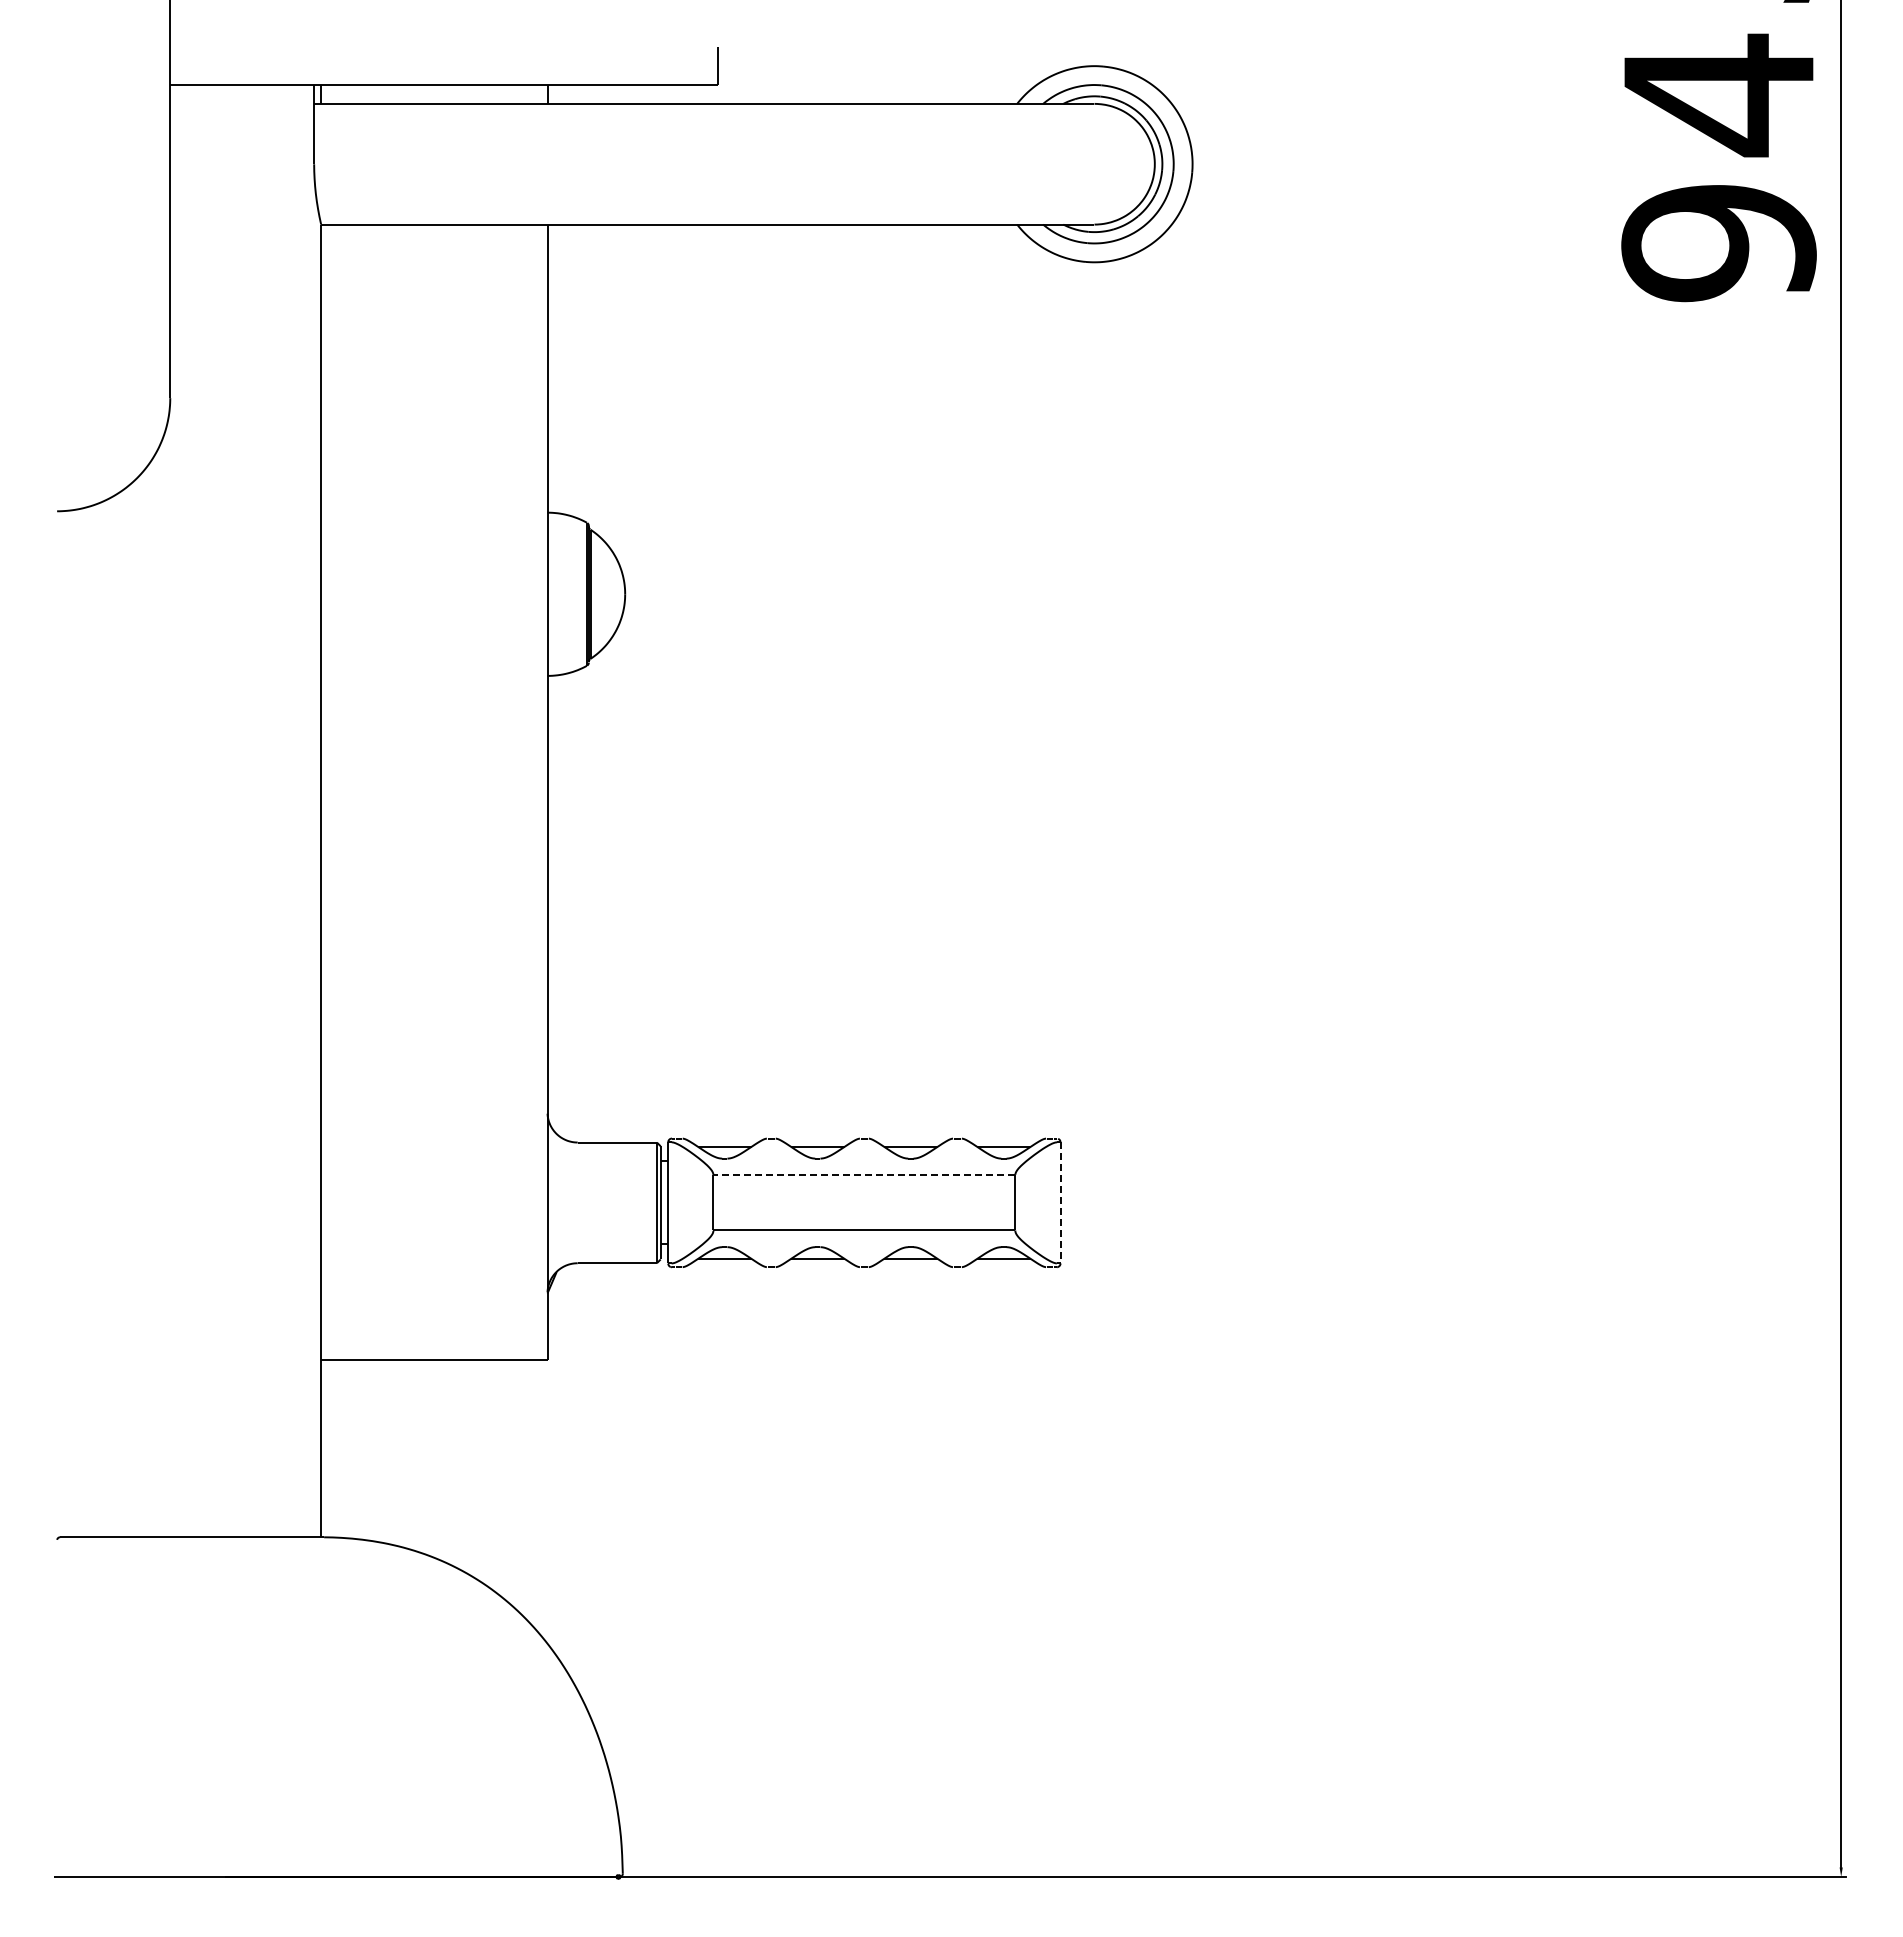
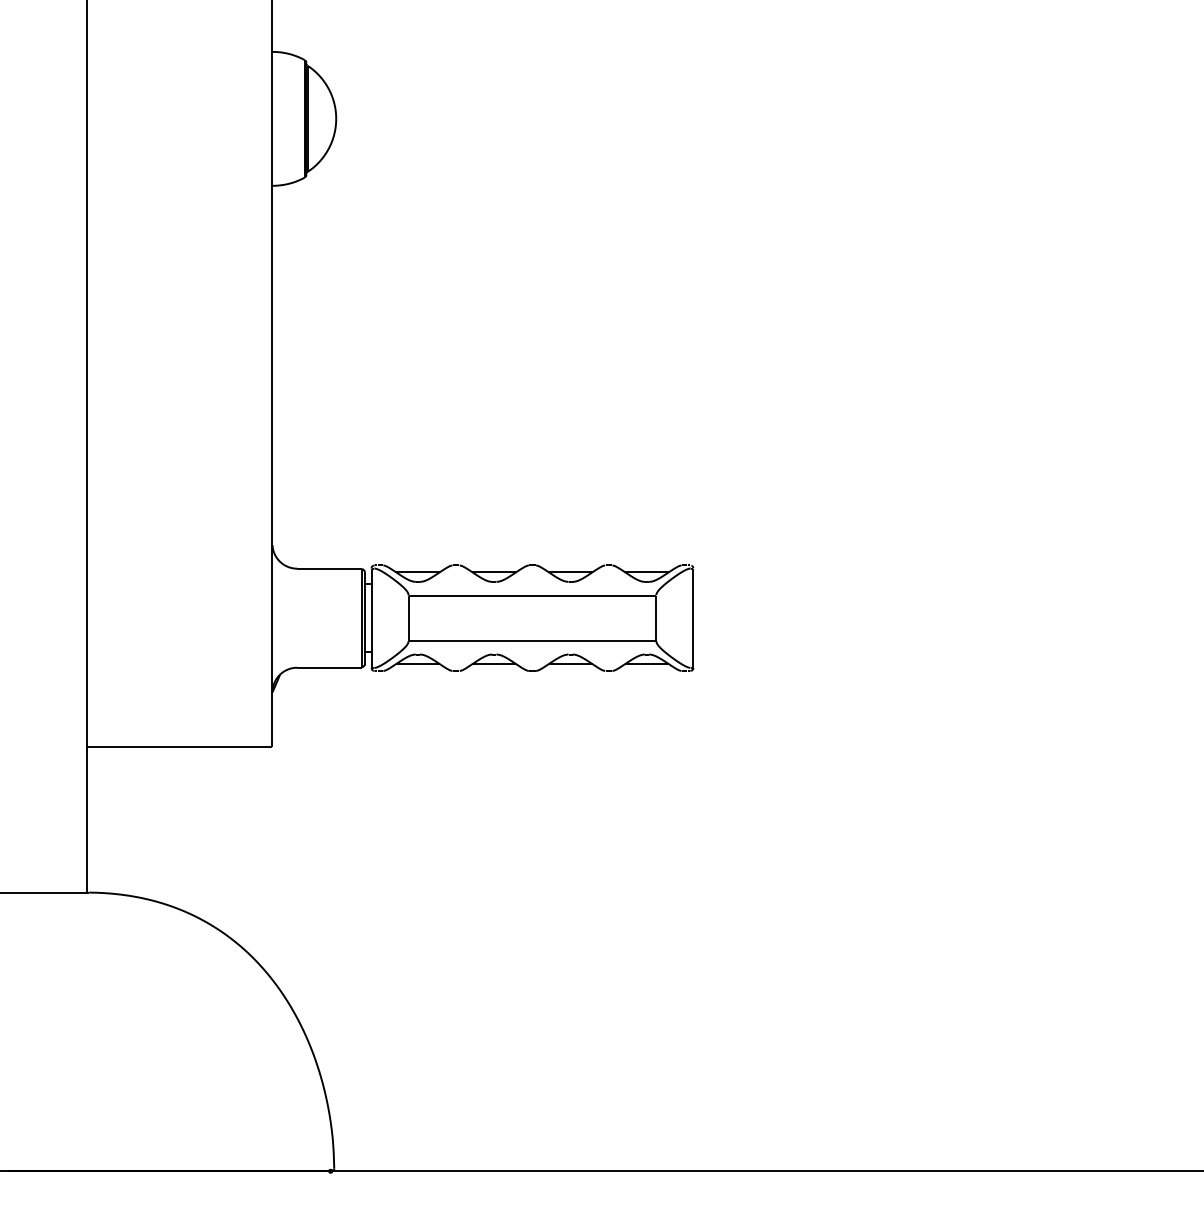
line: (863, 1175) -> (531, 595), dashed -> solid
line: (1060, 1202) -> (693, 617), dashed -> solid

